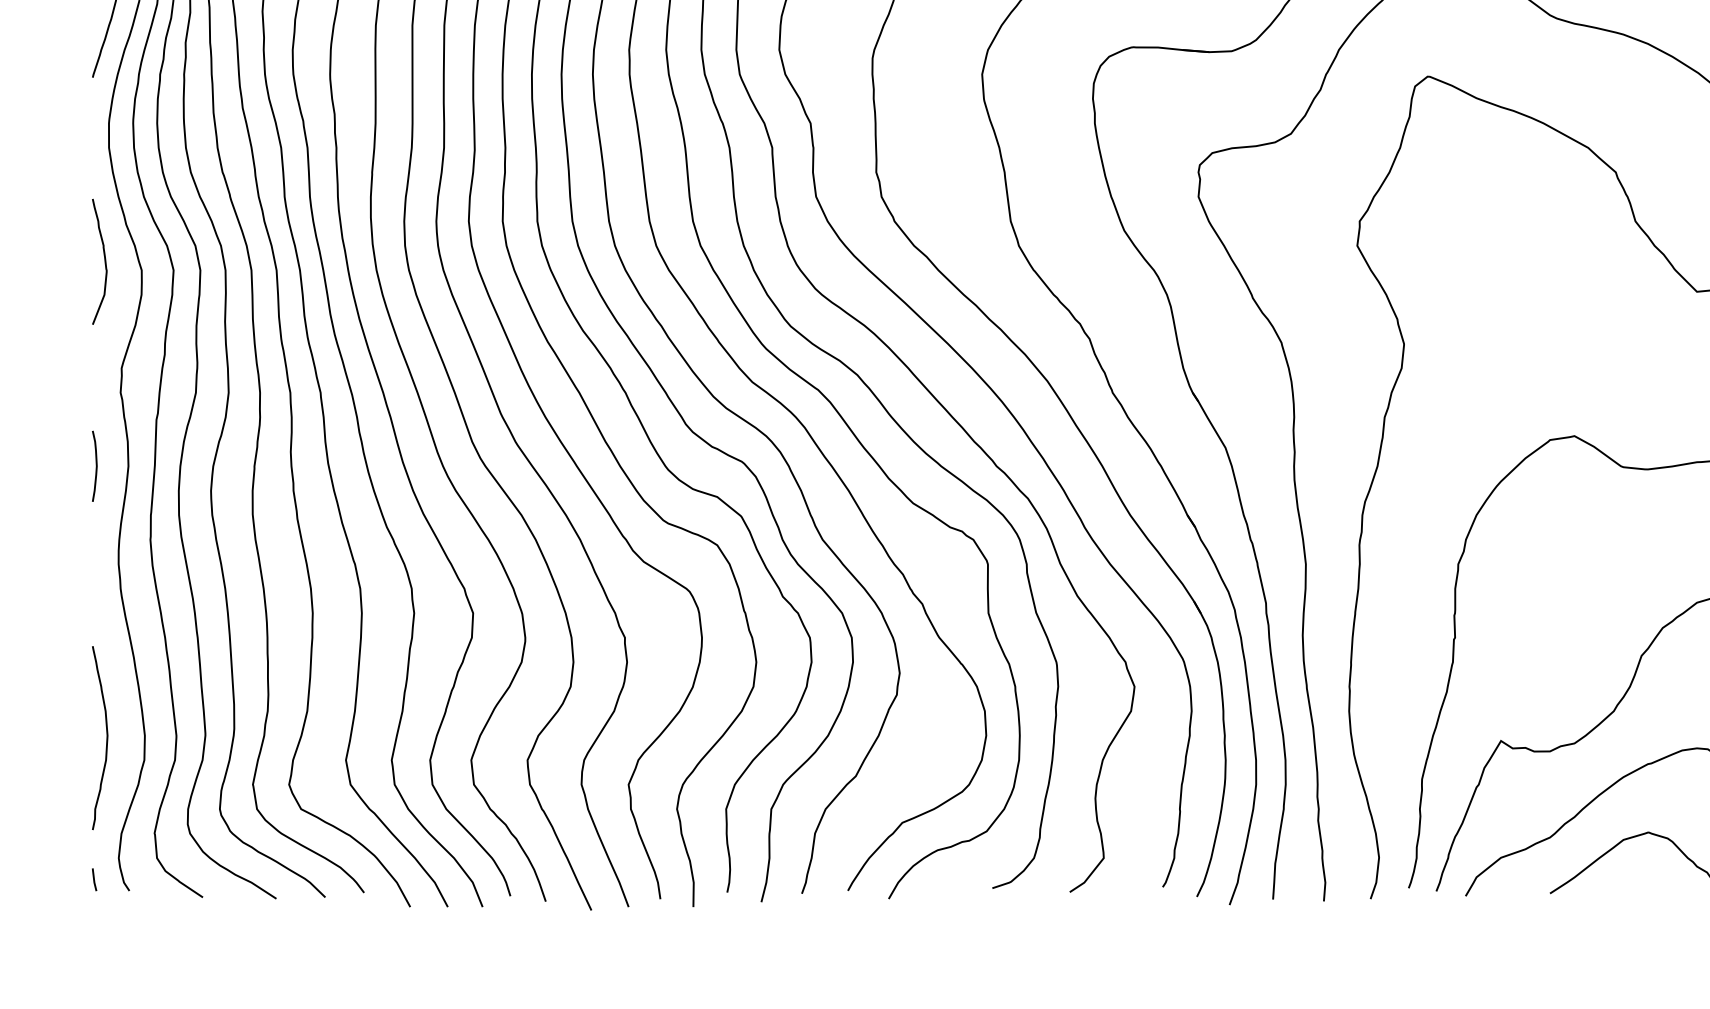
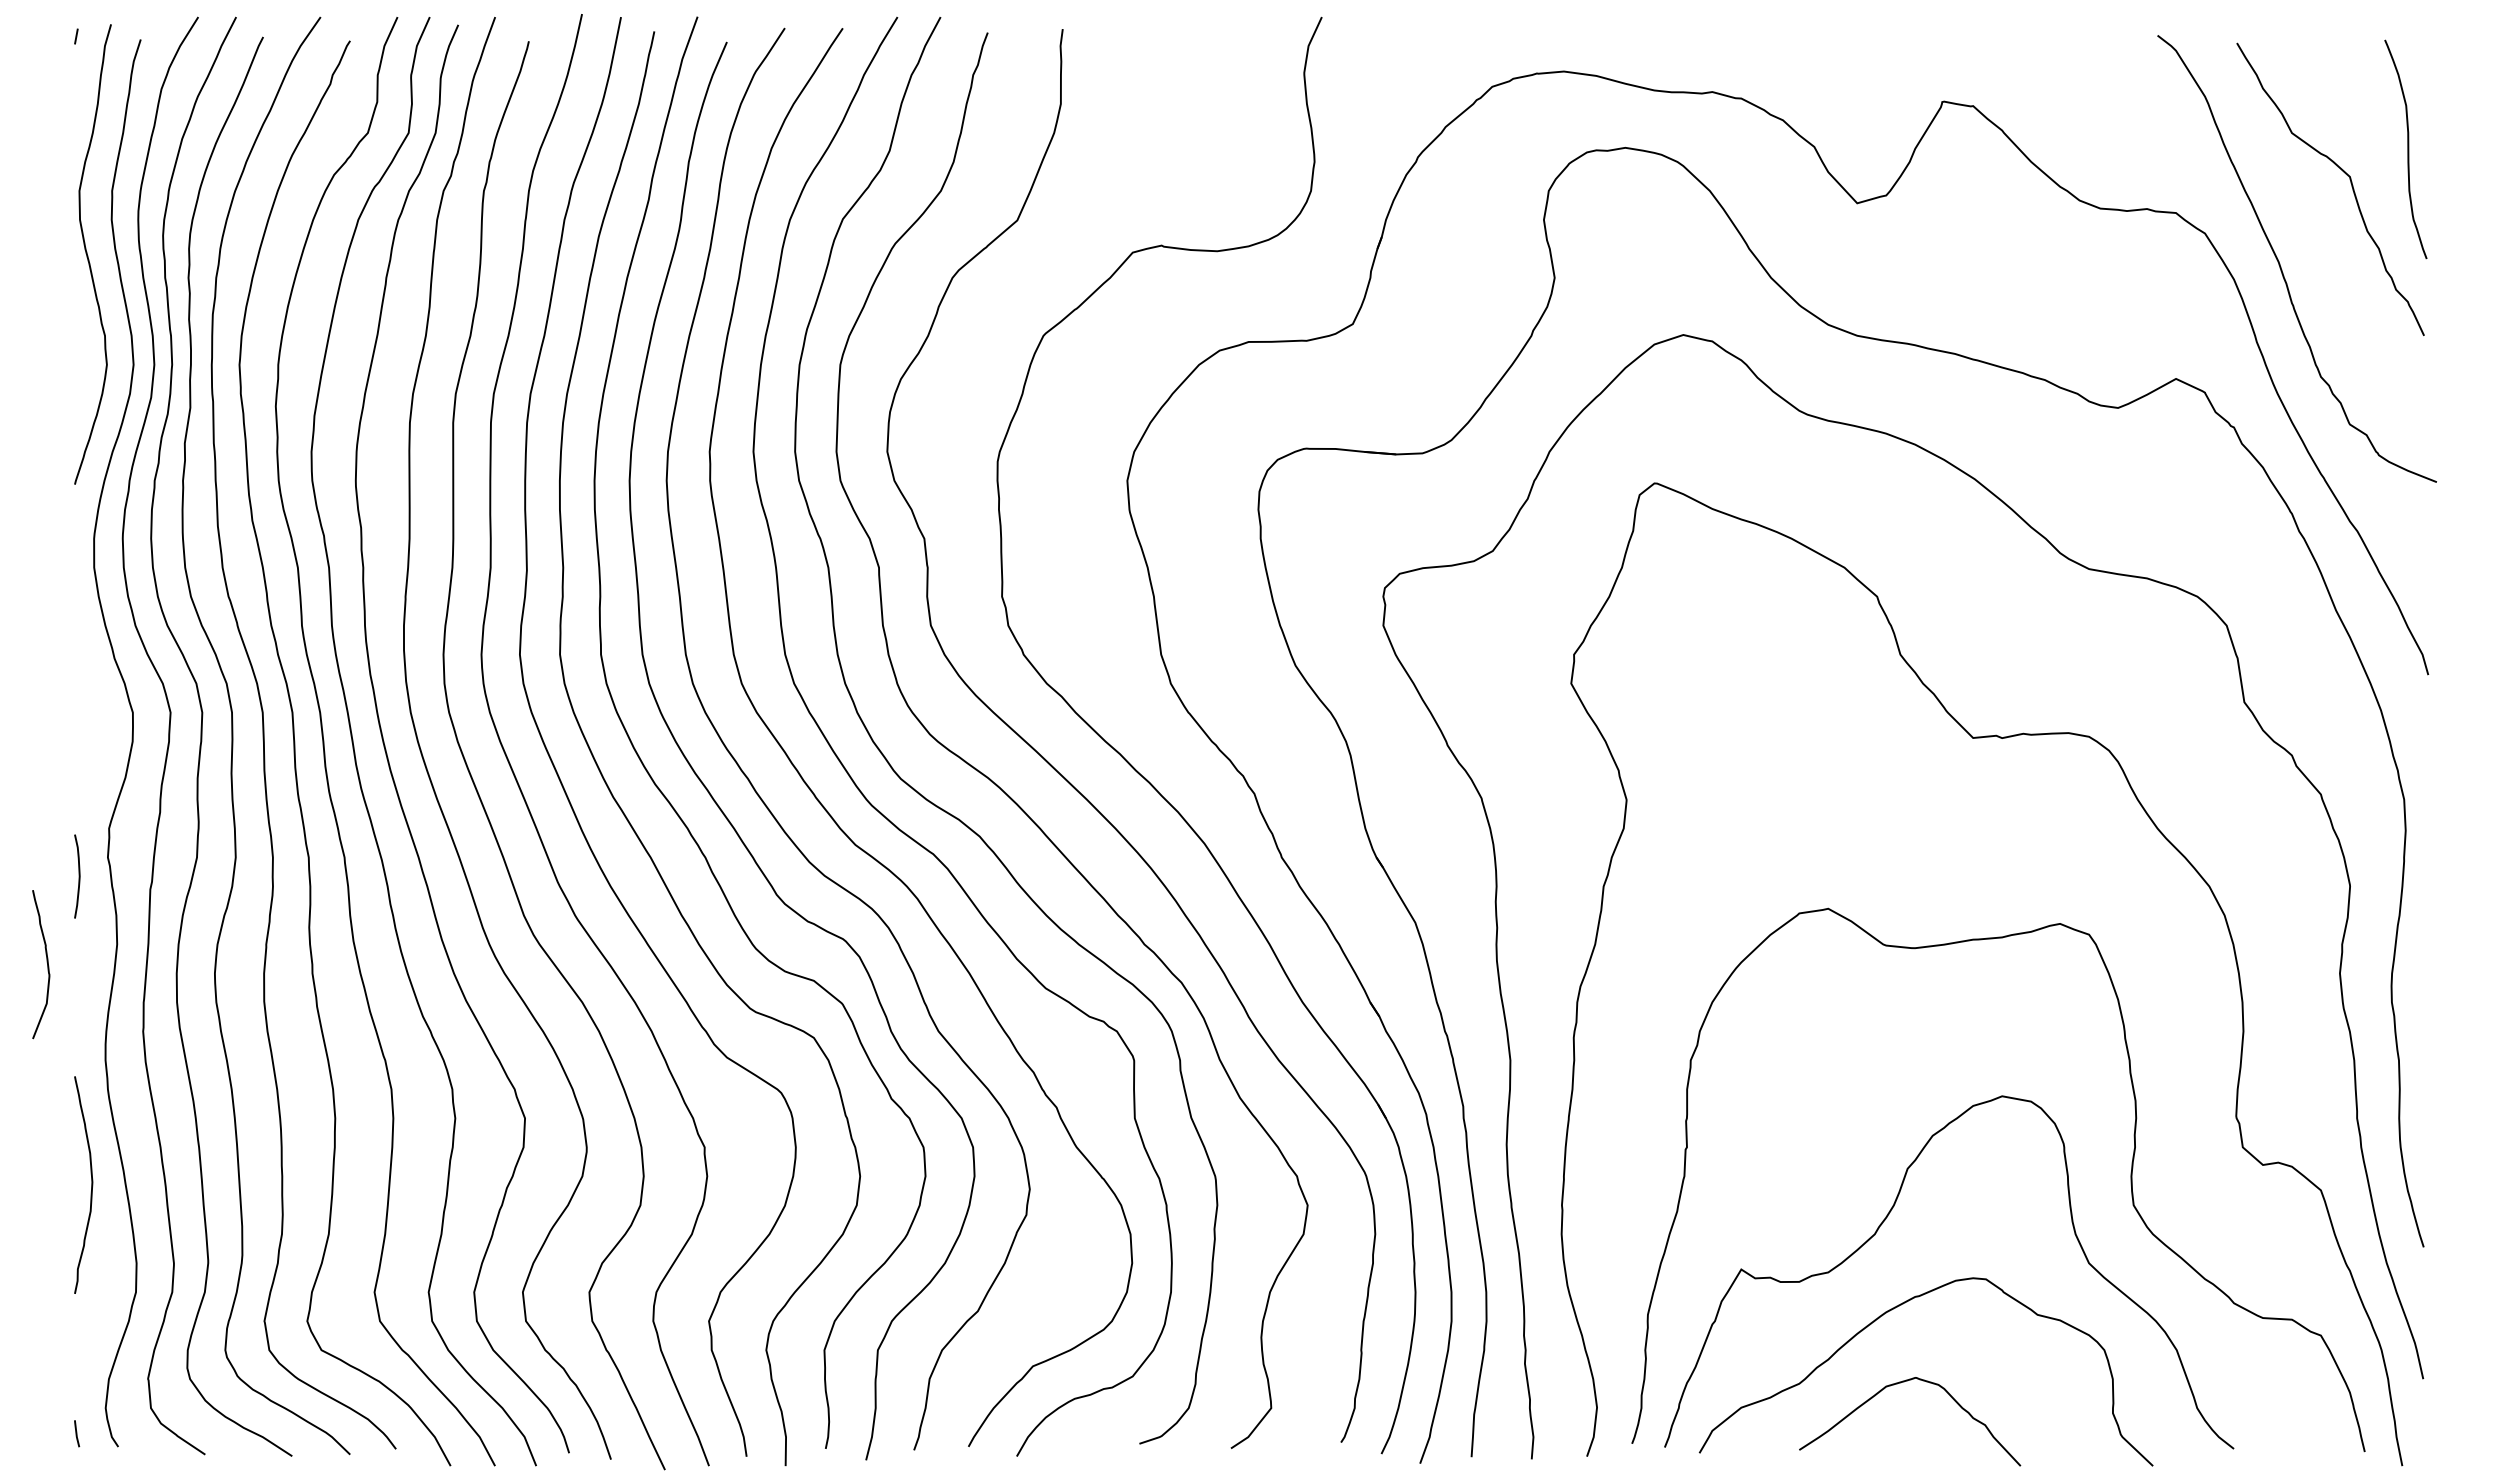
curve: (104, 260) -> (46, 962), moved
curve: (95, 466) -> (78, 876), moved
curve: (106, 737) -> (91, 1184), moved

